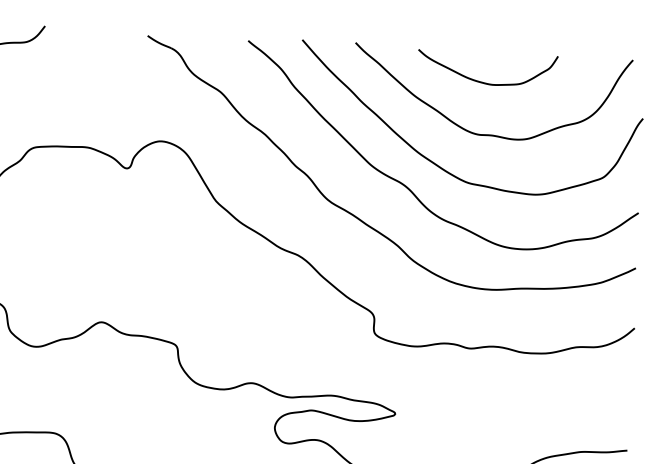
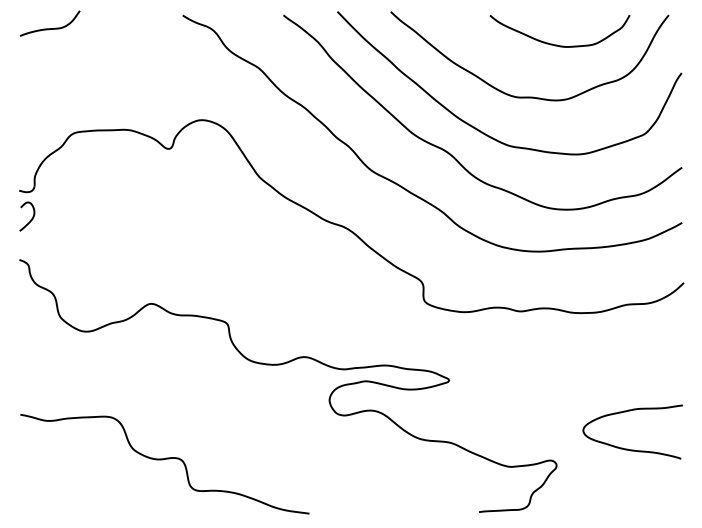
curve: (484, 81) -> (557, 44), moved

